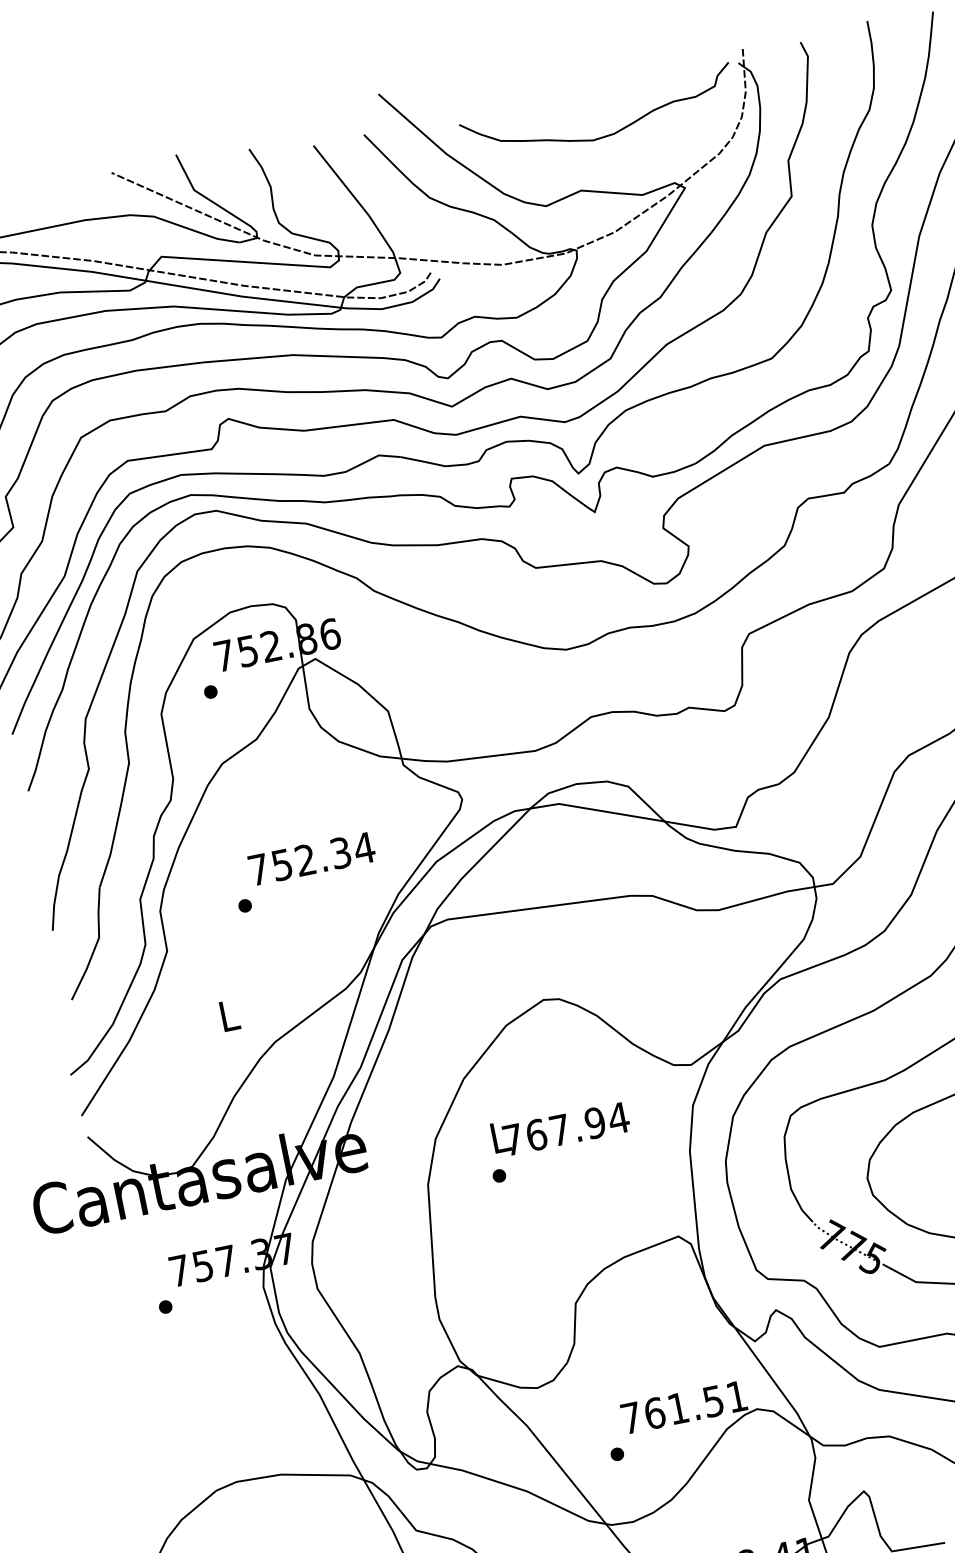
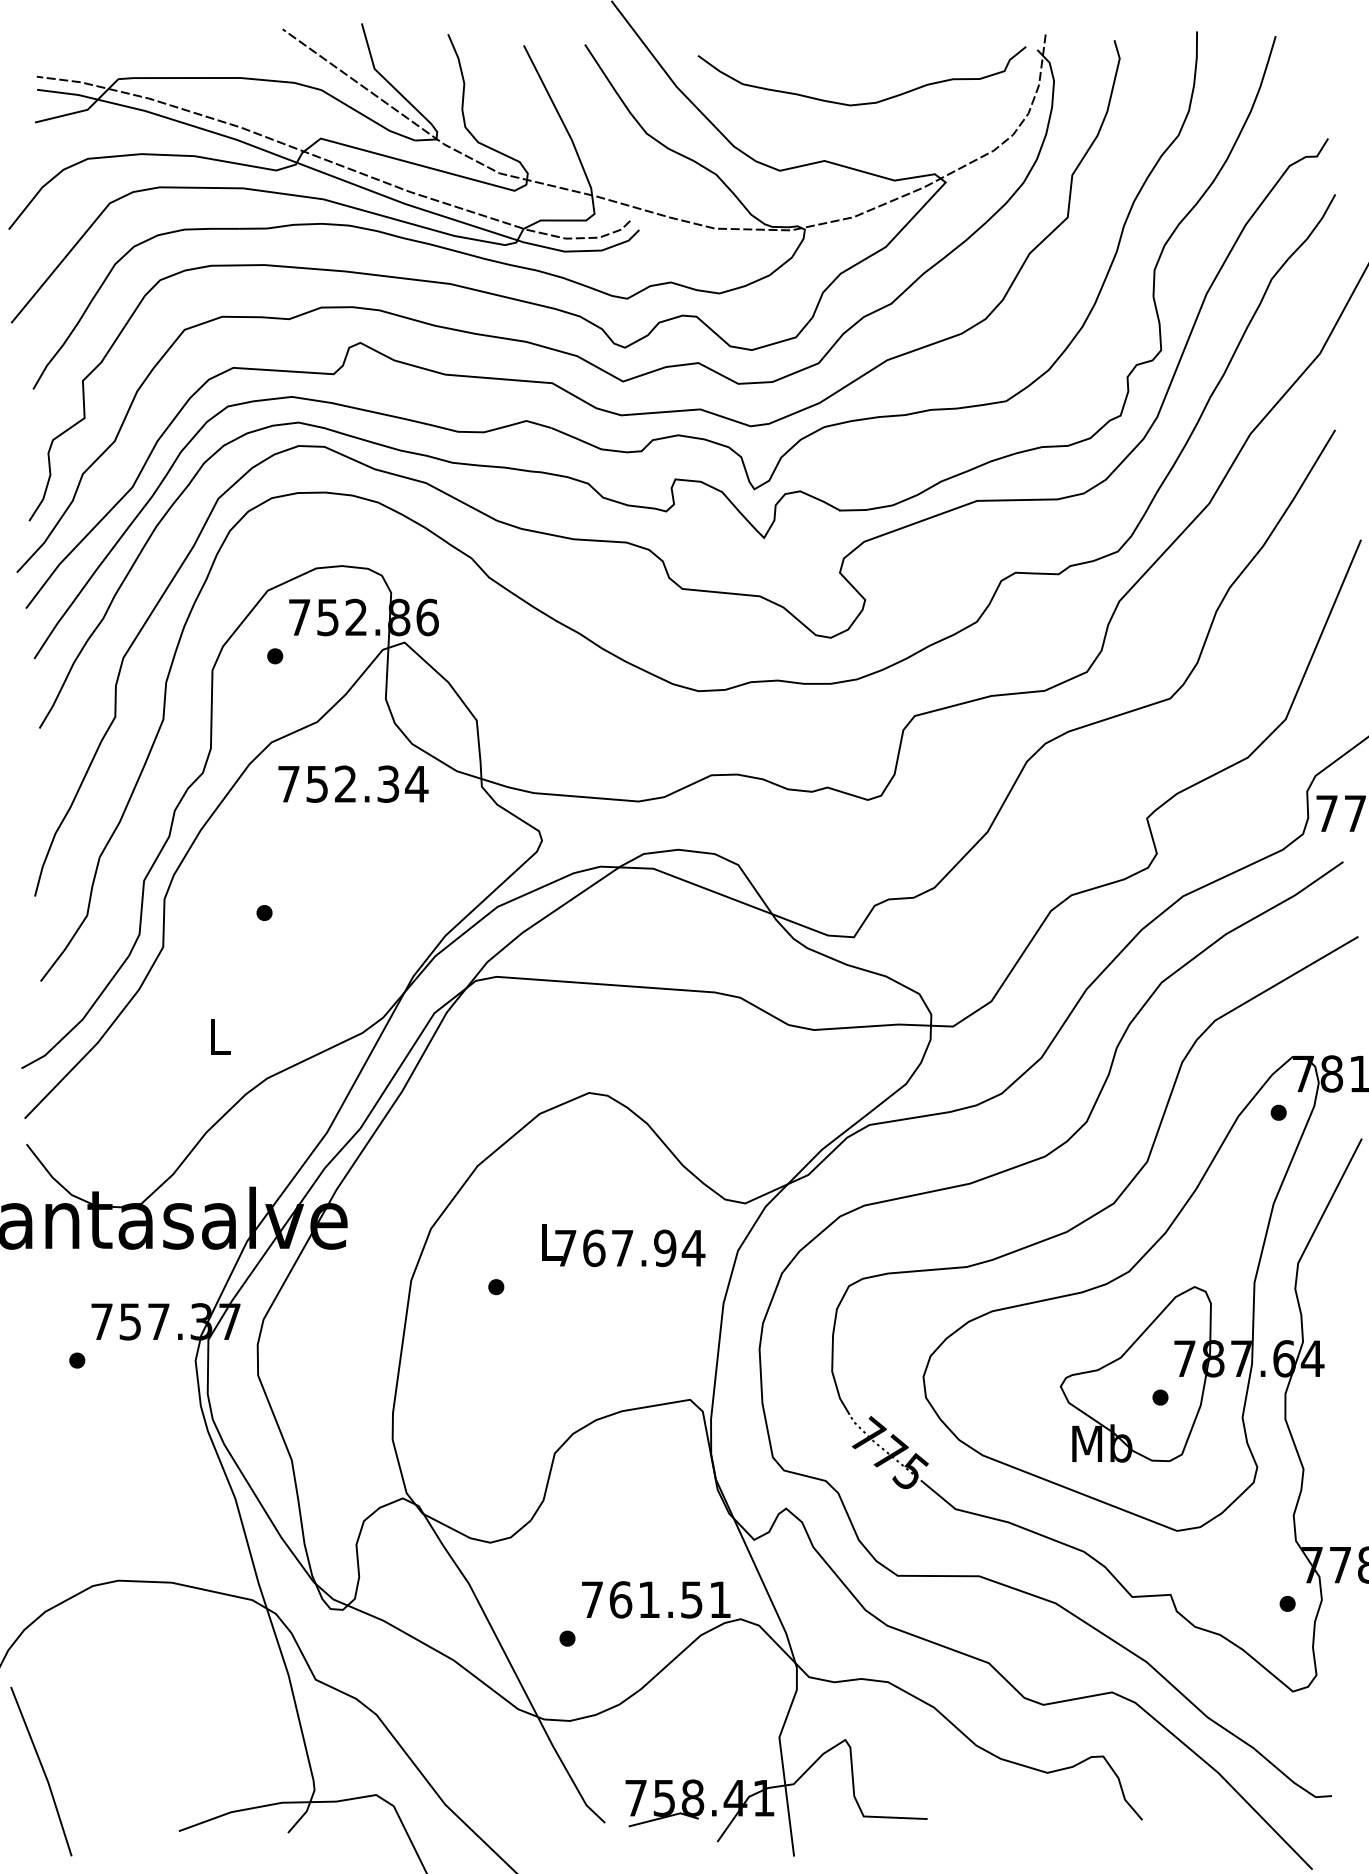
text: (311, 858) -> (353, 783), moved
text: (560, 1127) -> (623, 1245), moved

